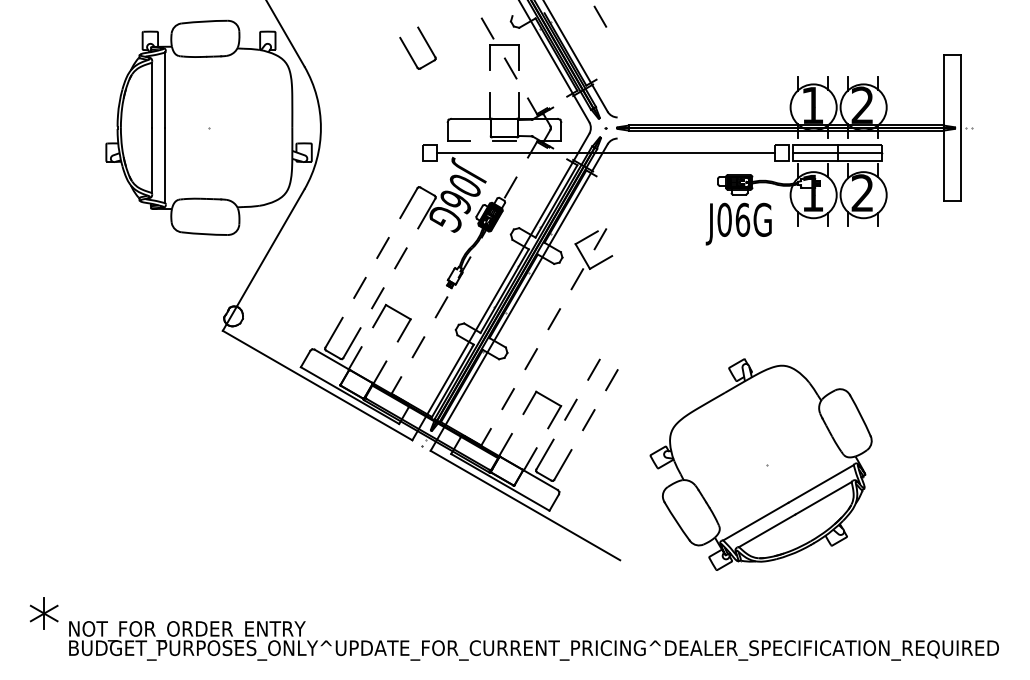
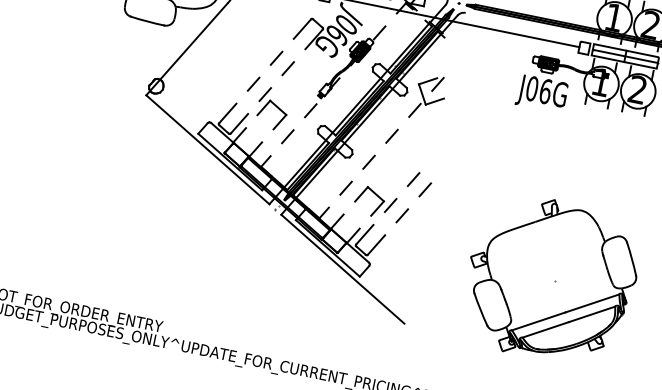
part: (760, 464) -> (550, 280), moved

